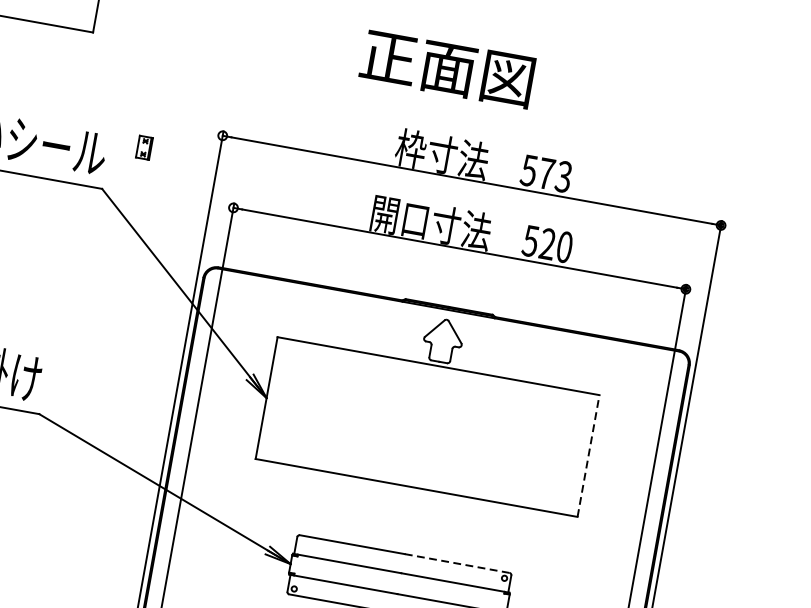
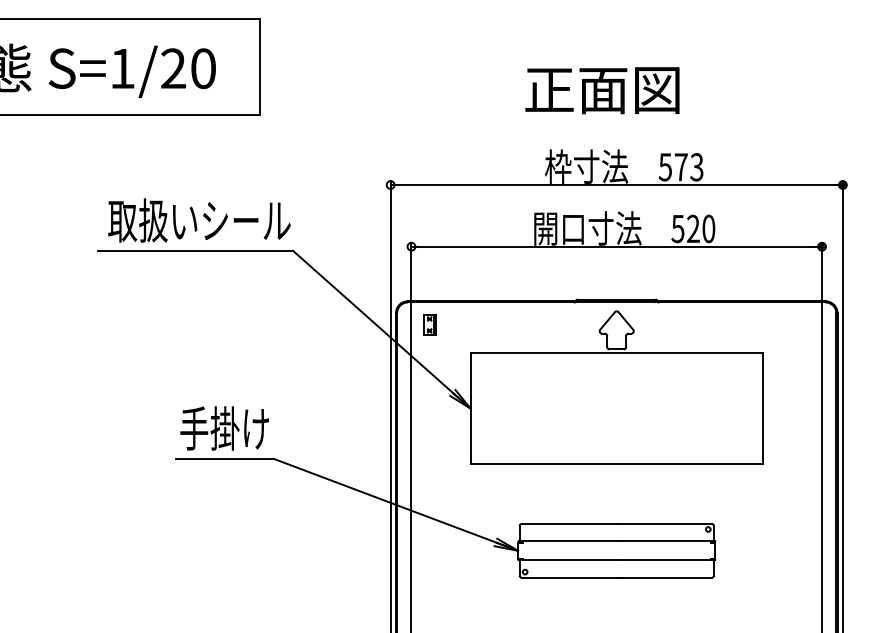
text: (447, 68) -> (602, 90), moved
part: (144, 147) -> (429, 324), moved
line: (588, 455) -> (762, 408), dashed -> solid
line: (457, 563) -> (664, 523), dashed -> solid

